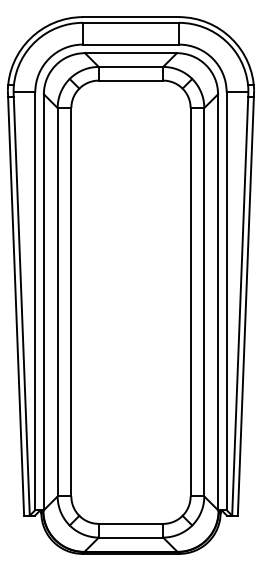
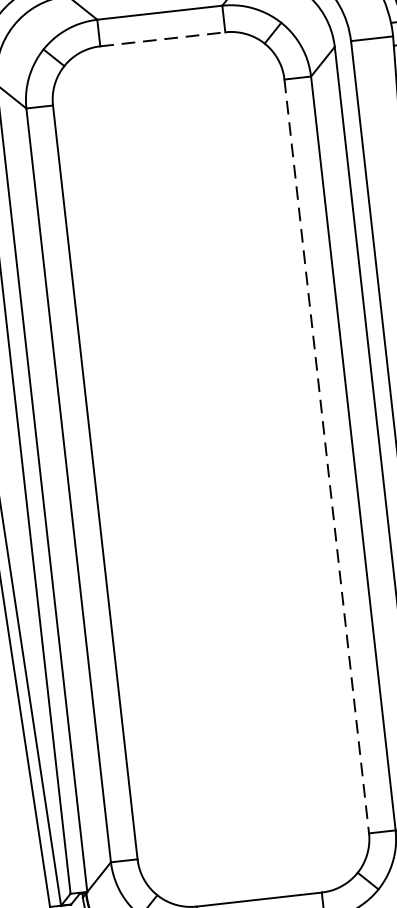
line: (131, 80) -> (163, 38), solid -> dashed
line: (190, 302) -> (326, 456), solid -> dashed

